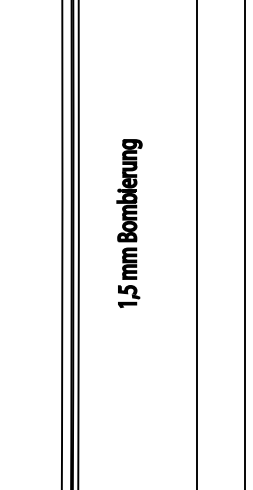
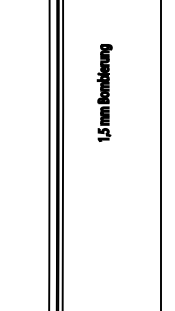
part: (129, 223) -> (104, 92), size x0.7

